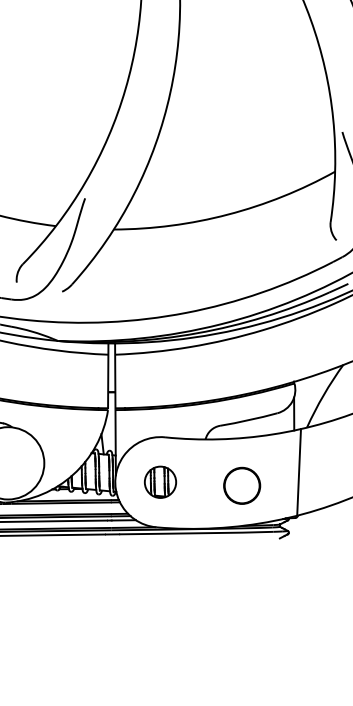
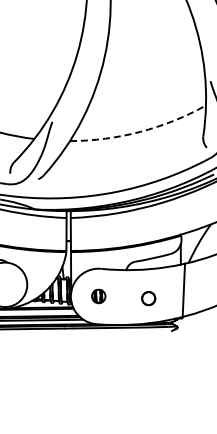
arc: (228, 213) -> (140, 131), solid -> dashed
part: (160, 482) -> (98, 296), size x0.7
circle: (241, 485) -> (148, 298), size x0.6

